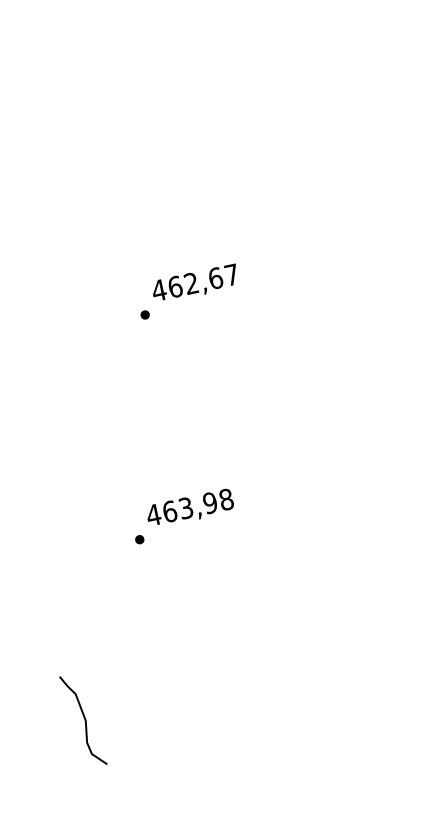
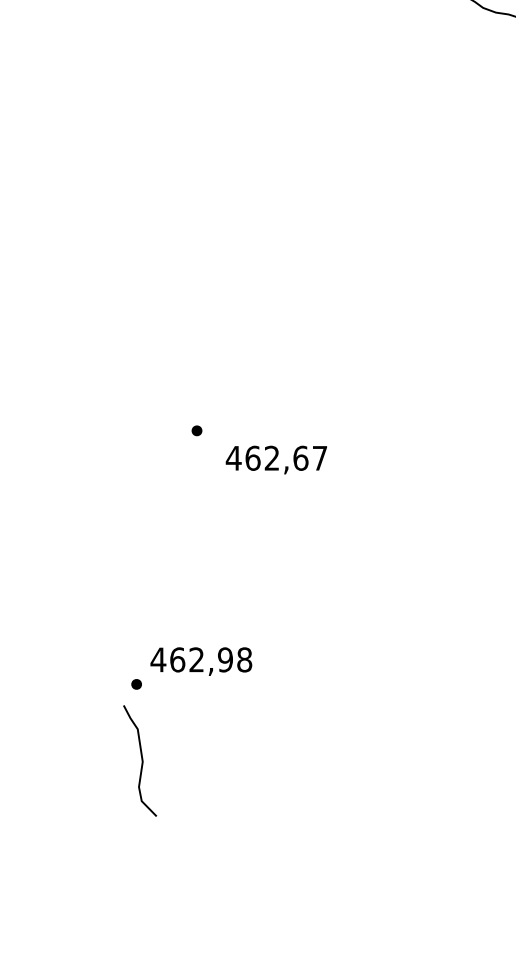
text: (194, 283) -> (275, 459), moved
text: (185, 507) -> (196, 659), 463,98 -> 462,98
curve: (84, 719) -> (141, 760), moved

